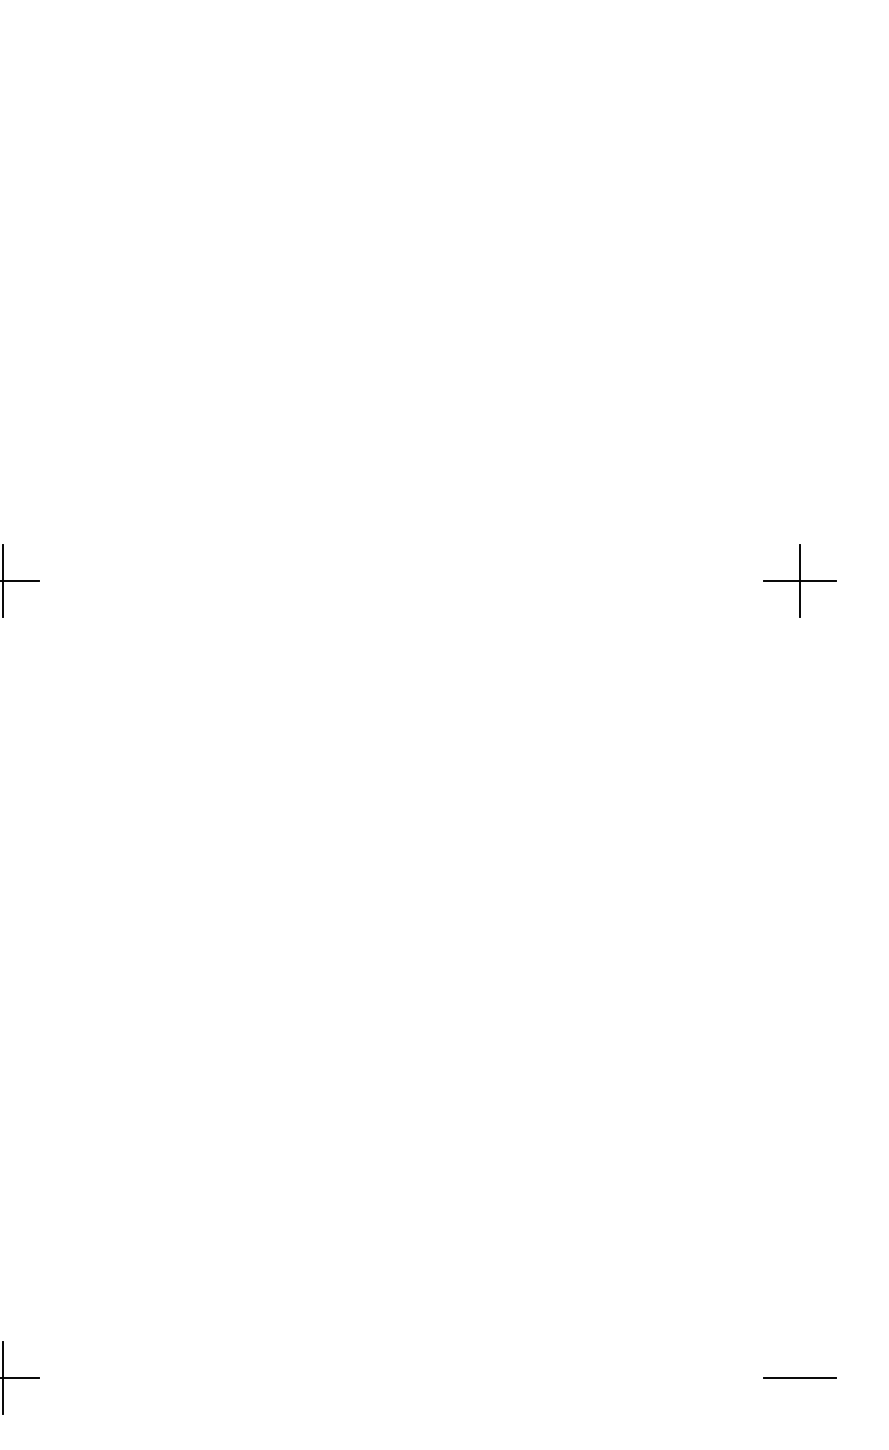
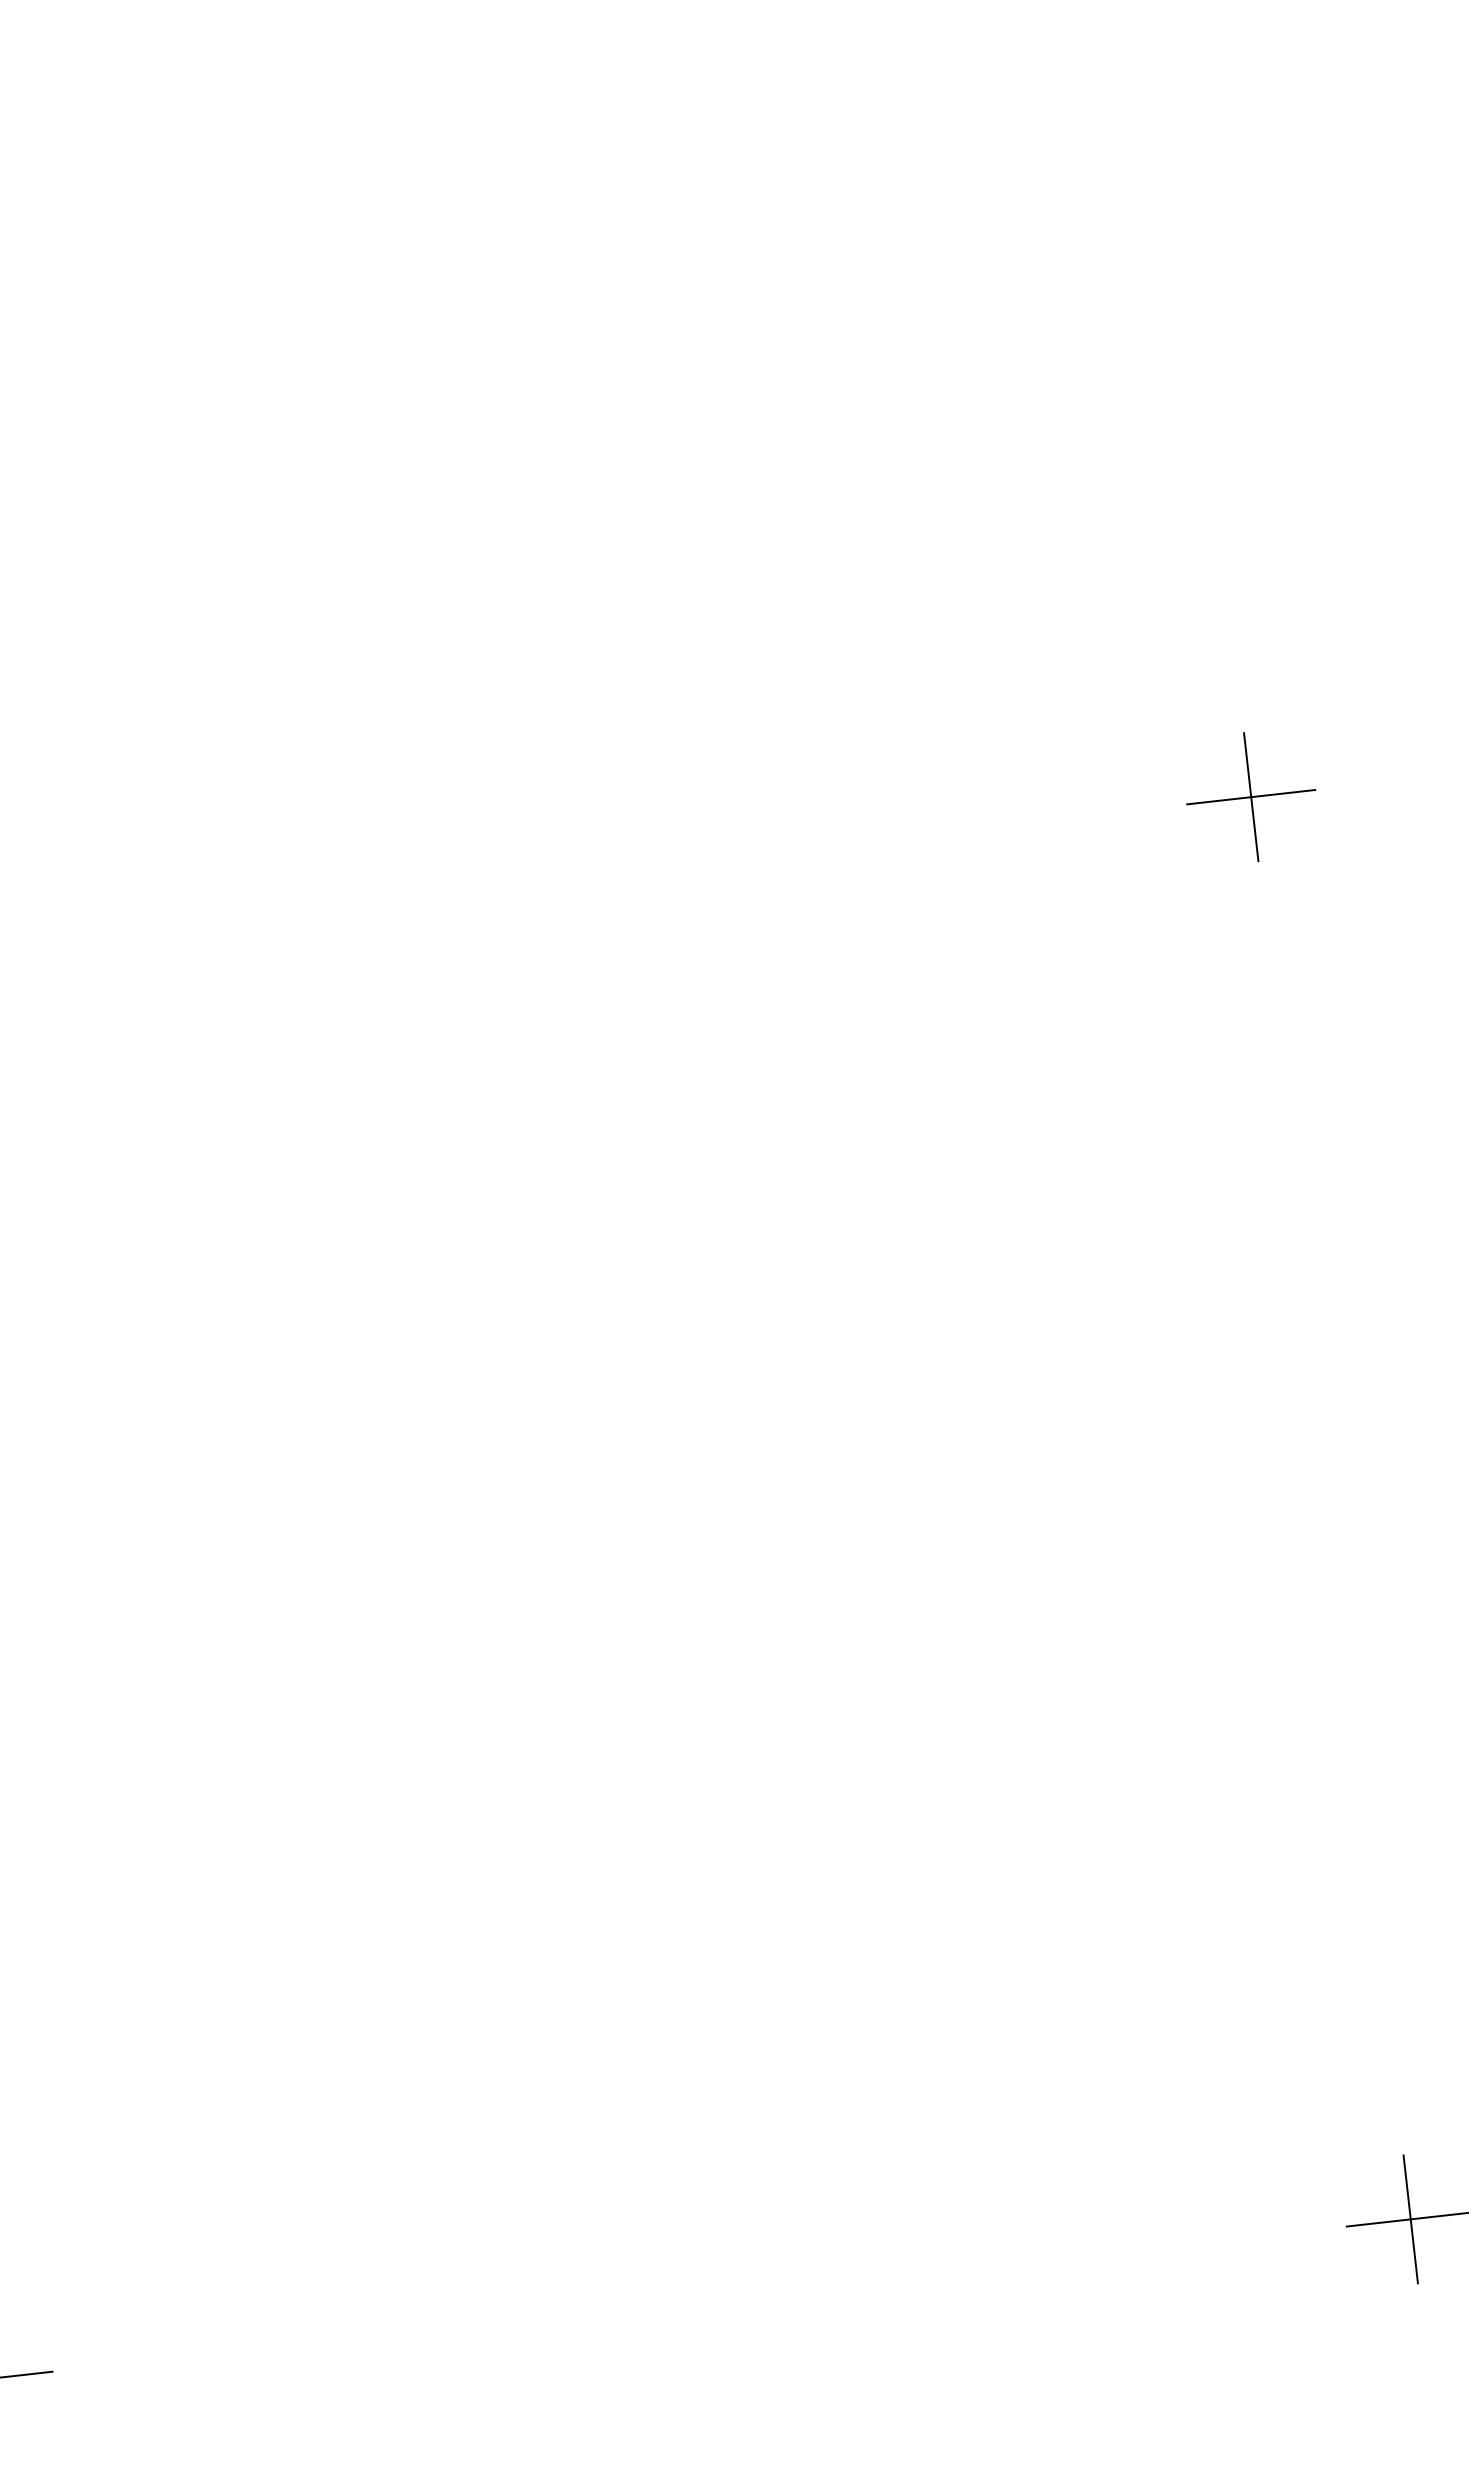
line: (800, 1377) -> (1411, 2218), added

